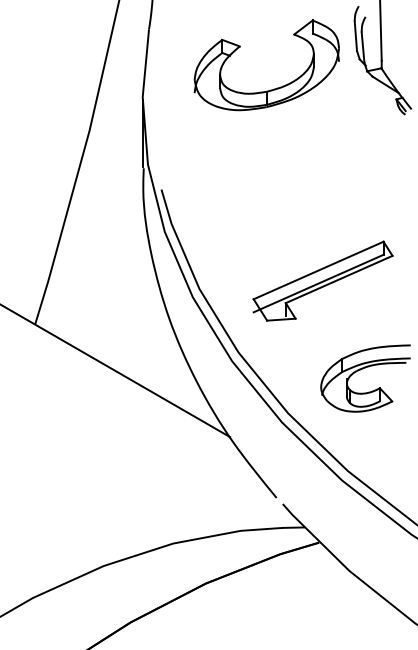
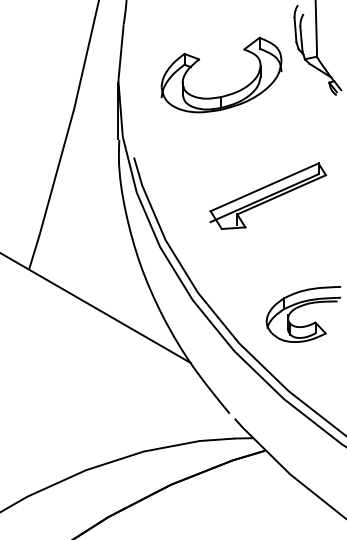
part: (273, 88) -> (227, 94), moved
part: (322, 280) -> (267, 195), moved

